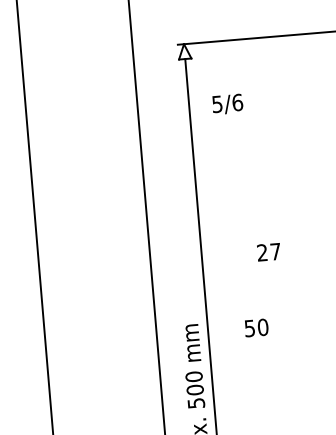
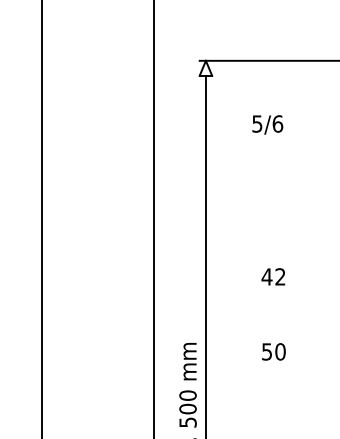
text: (227, 103) -> (267, 124), moved
text: (268, 251) -> (273, 276), 27 -> 42
text: (256, 327) -> (273, 351), moved

